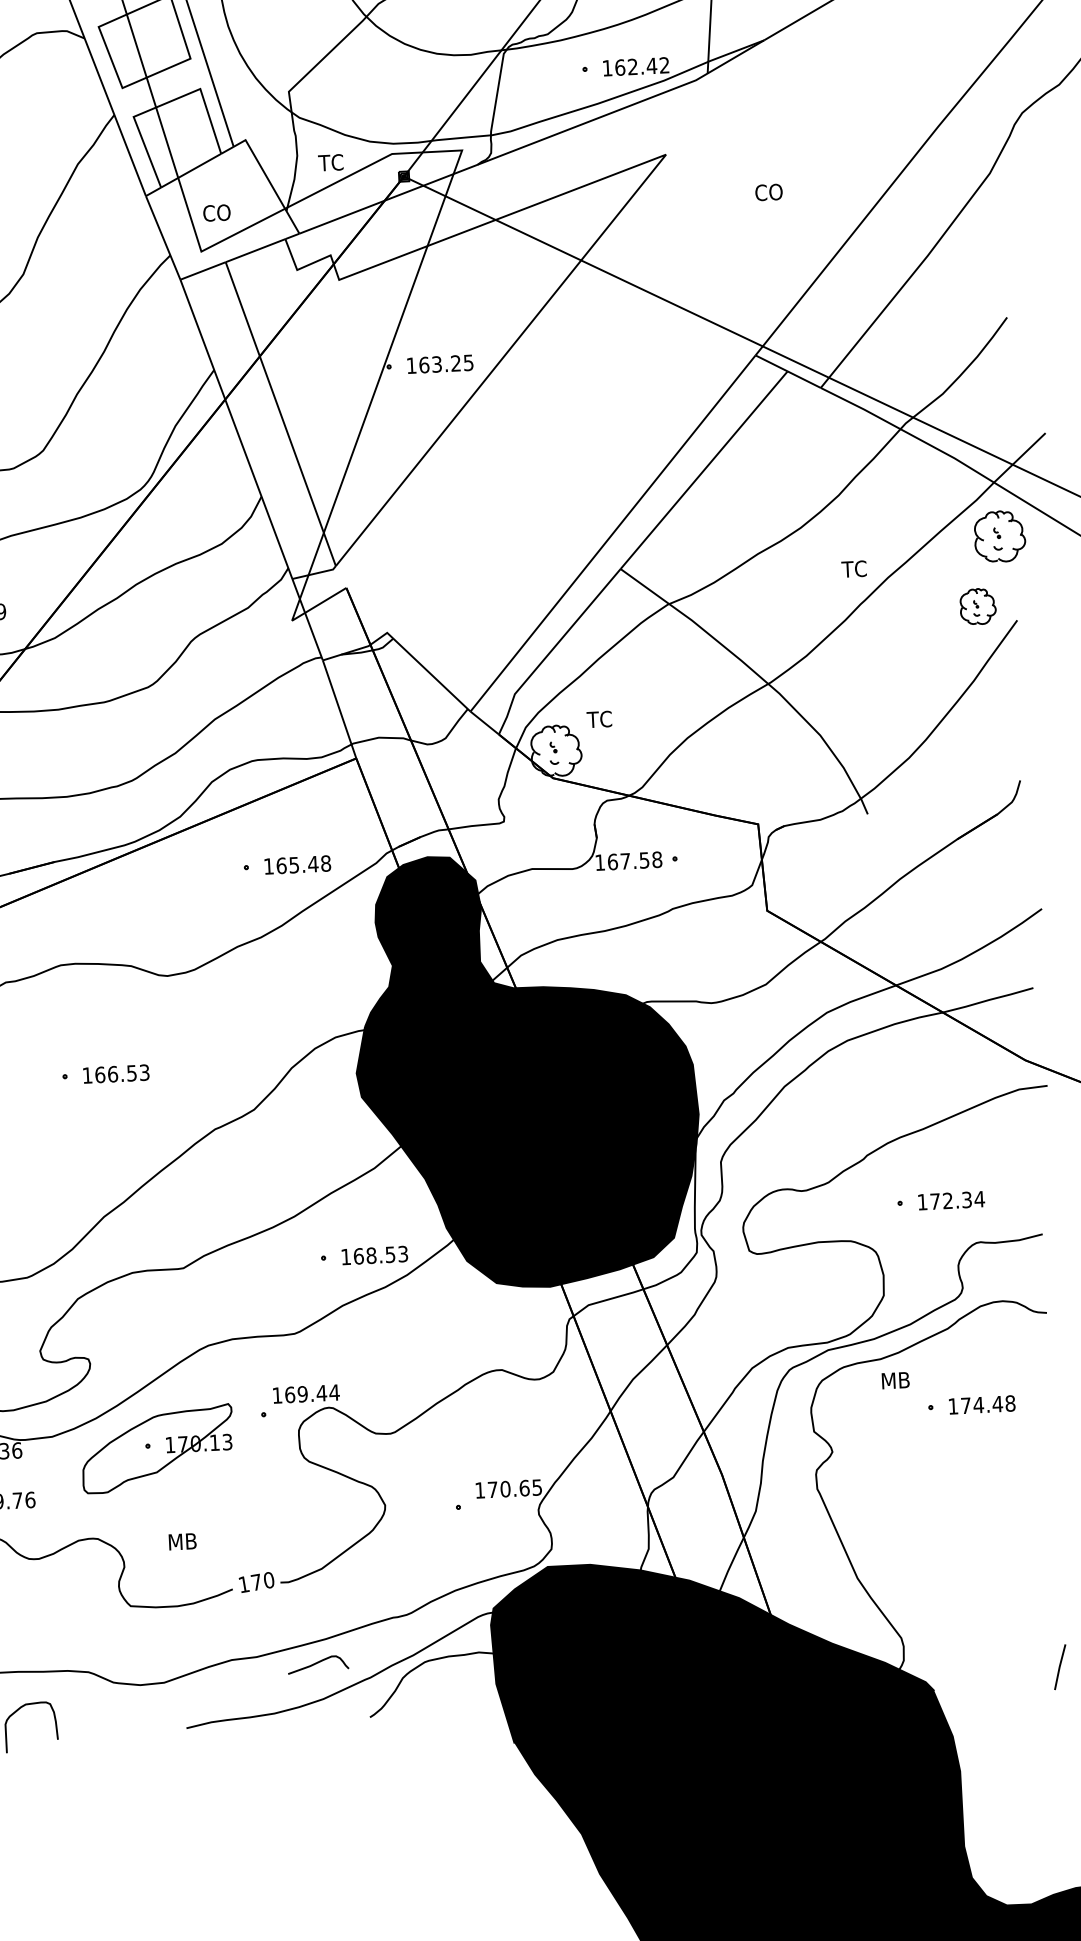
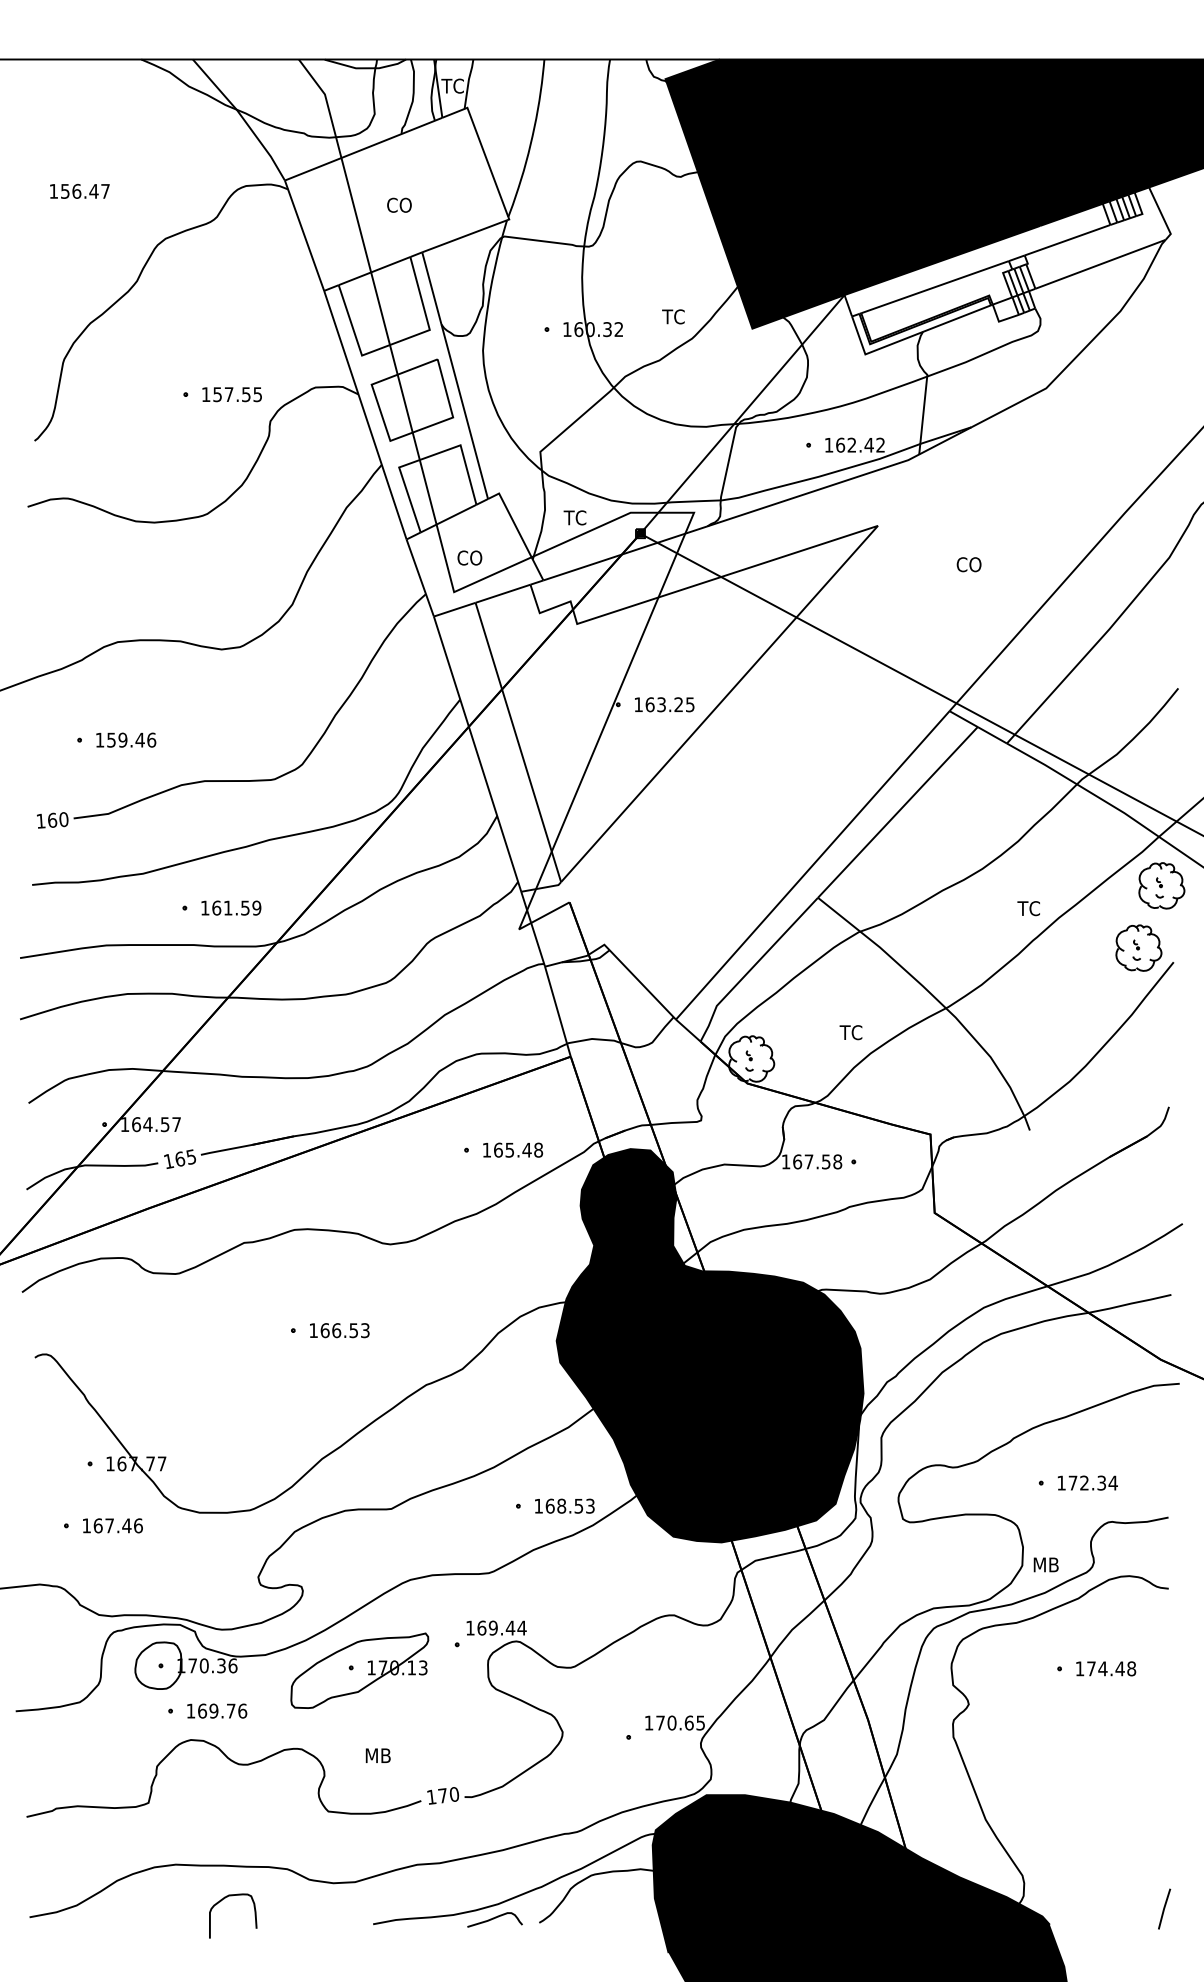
part: (977, 606) -> (1138, 947), size x1.43
text: (598, 719) -> (850, 1032), moved
text: (894, 1380) -> (1045, 1564), moved
curve: (317, 1663) -> (494, 1918), moved

